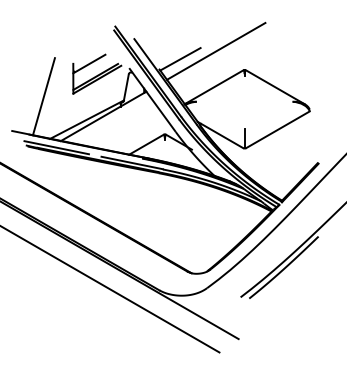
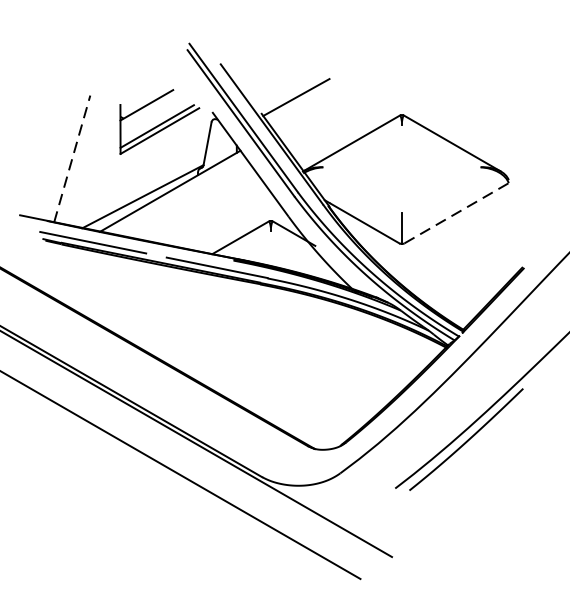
line: (216, 50) -> (355, 83), removed
line: (44, 96) -> (73, 158), solid -> dashed
line: (278, 129) -> (457, 212), solid -> dashed

